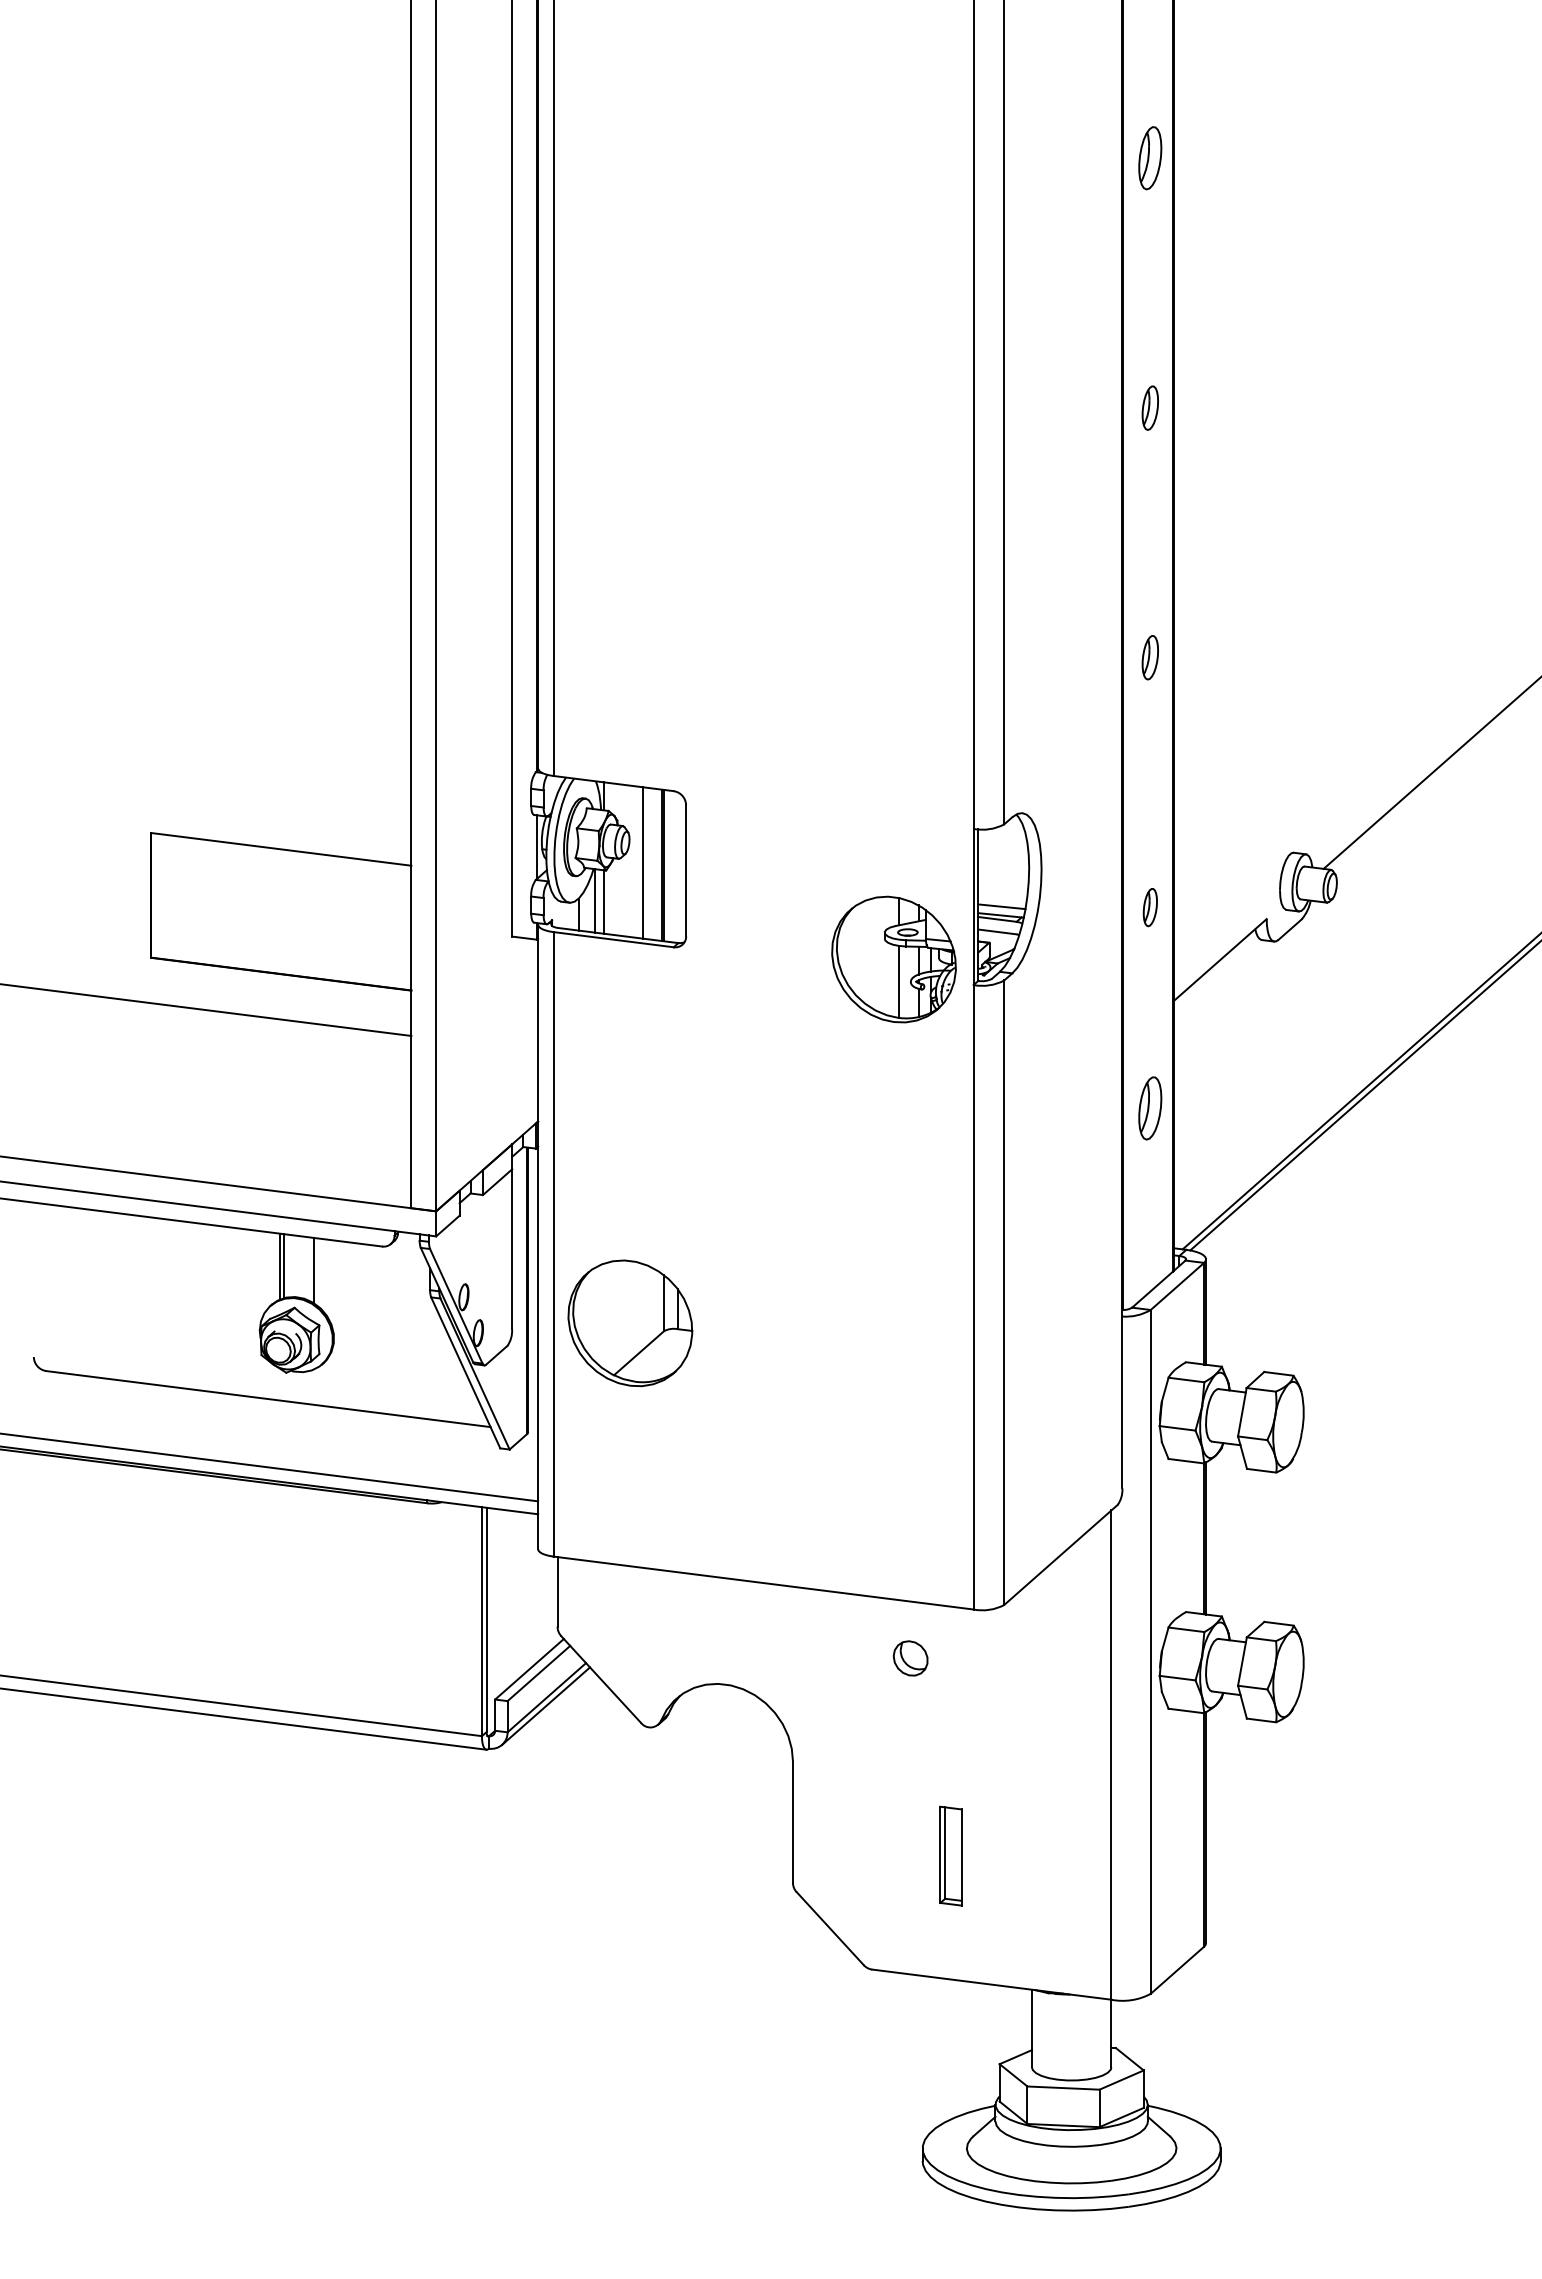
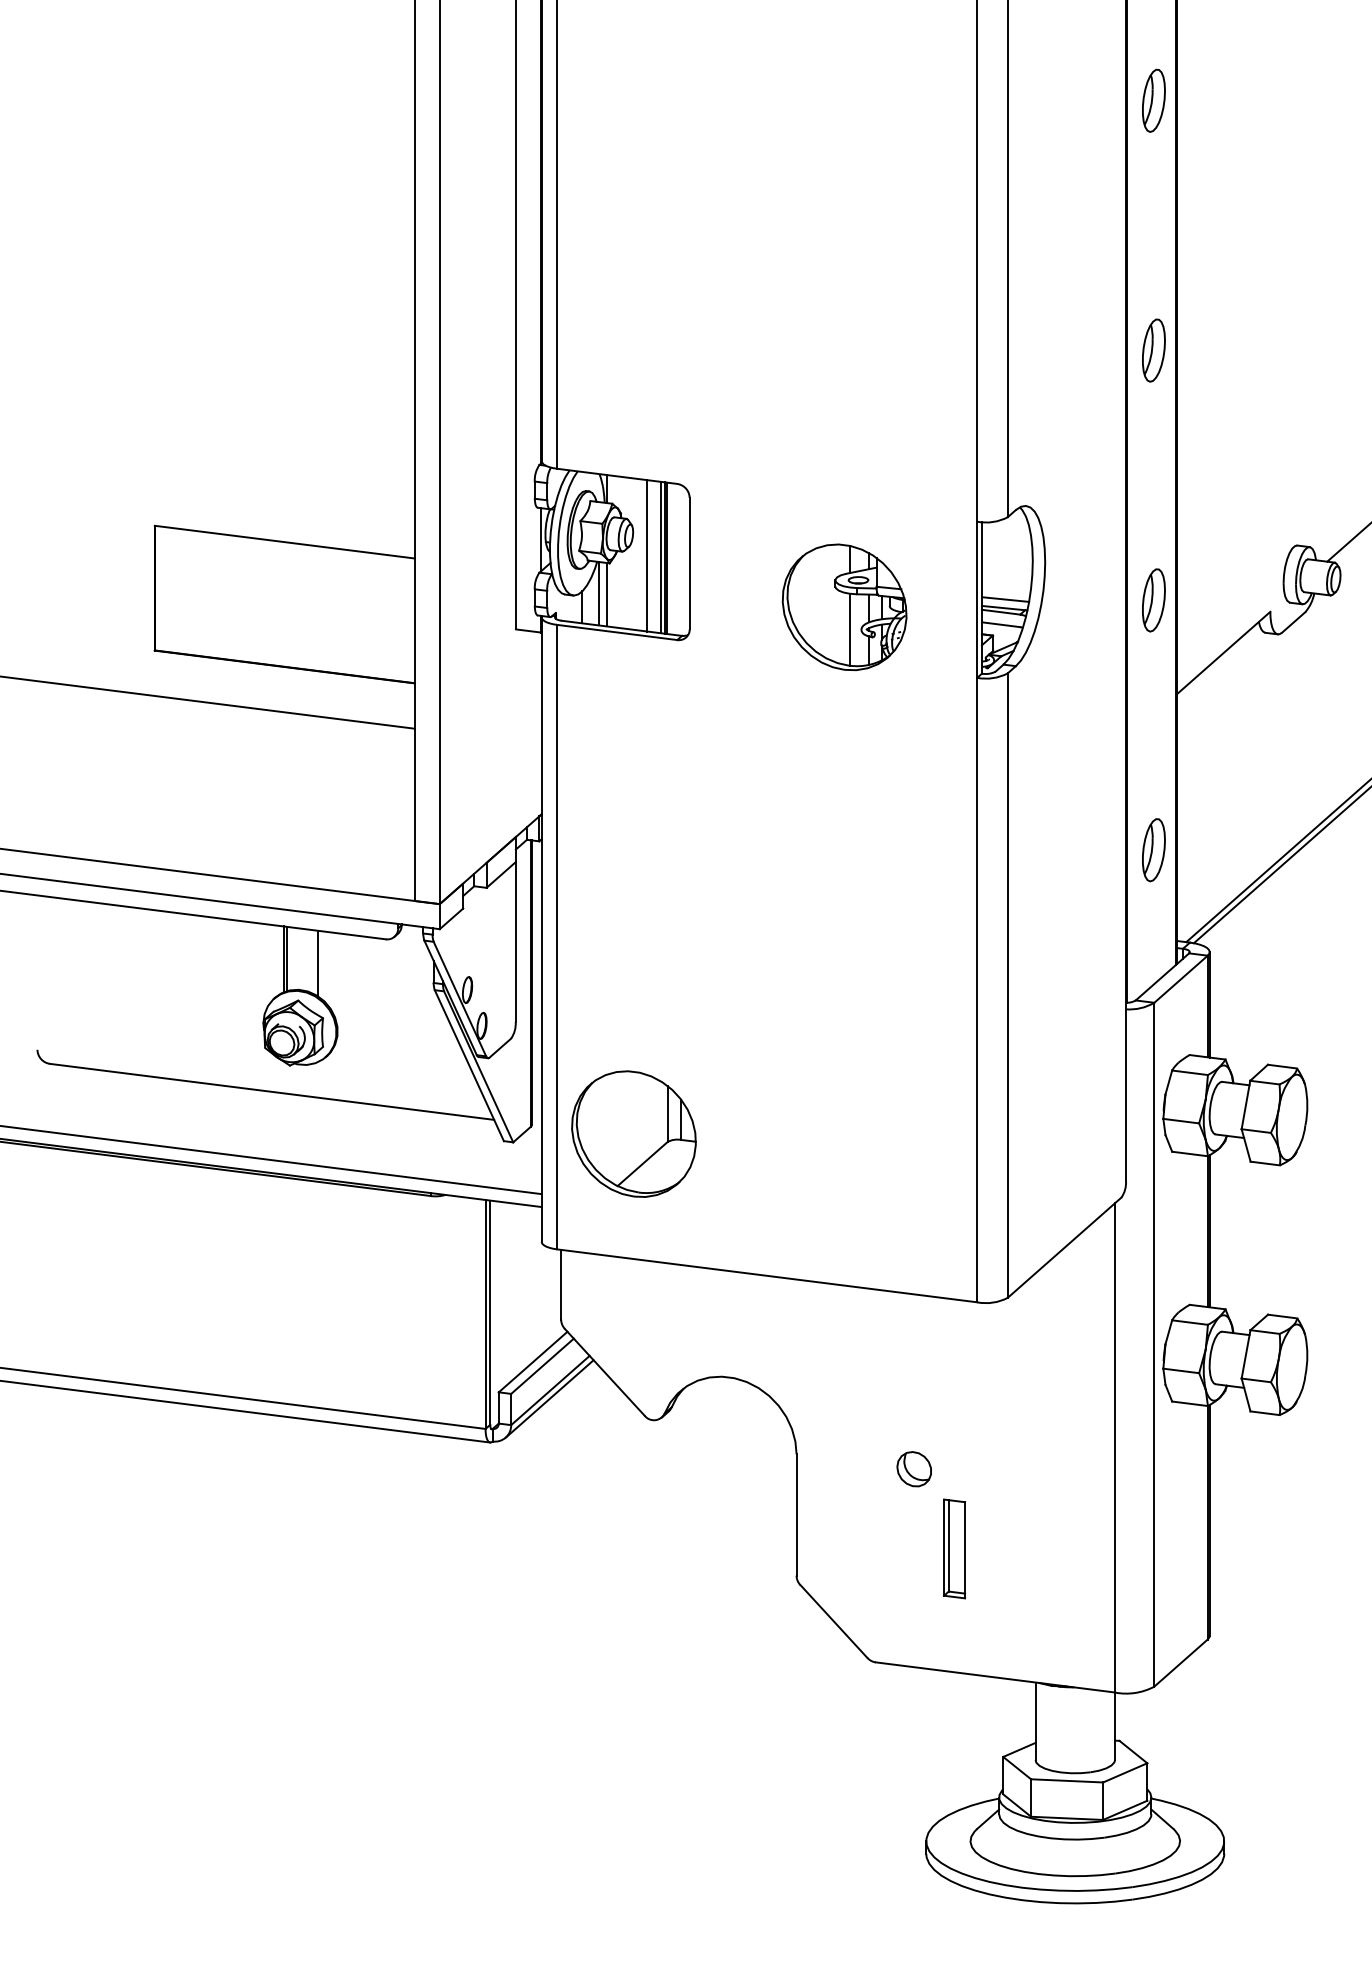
part: (1150, 408) -> (1154, 101), size x1.43
part: (1150, 657) -> (1154, 350), size x1.43
line: (657, 864) -> (661, 557), added
part: (1150, 907) -> (1154, 600), size x1.67
part: (893, 959) -> (844, 607), moved
part: (1150, 1108) -> (1154, 850), moved
part: (630, 1323) -> (634, 1134), moved
part: (910, 1658) -> (914, 1469), moved

